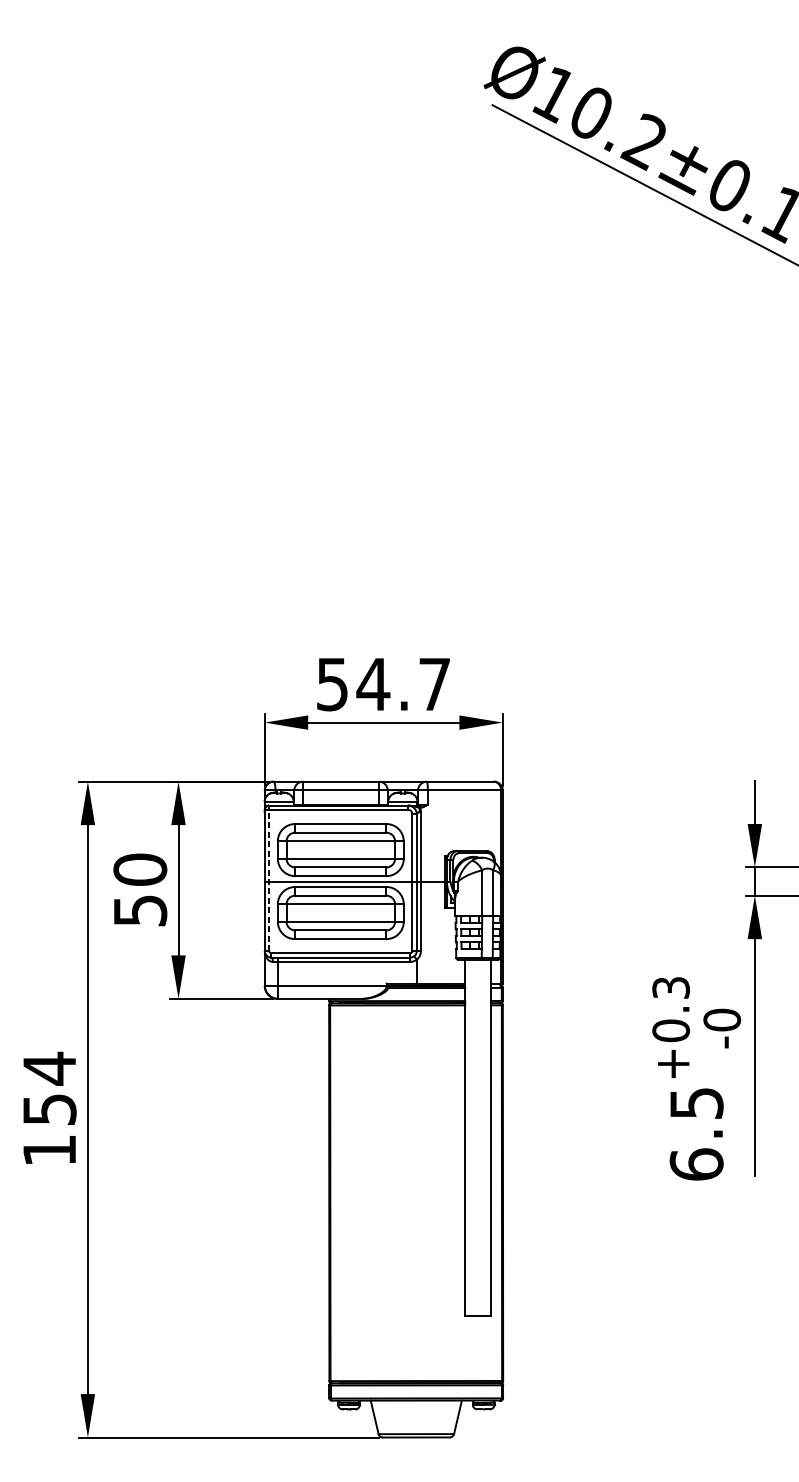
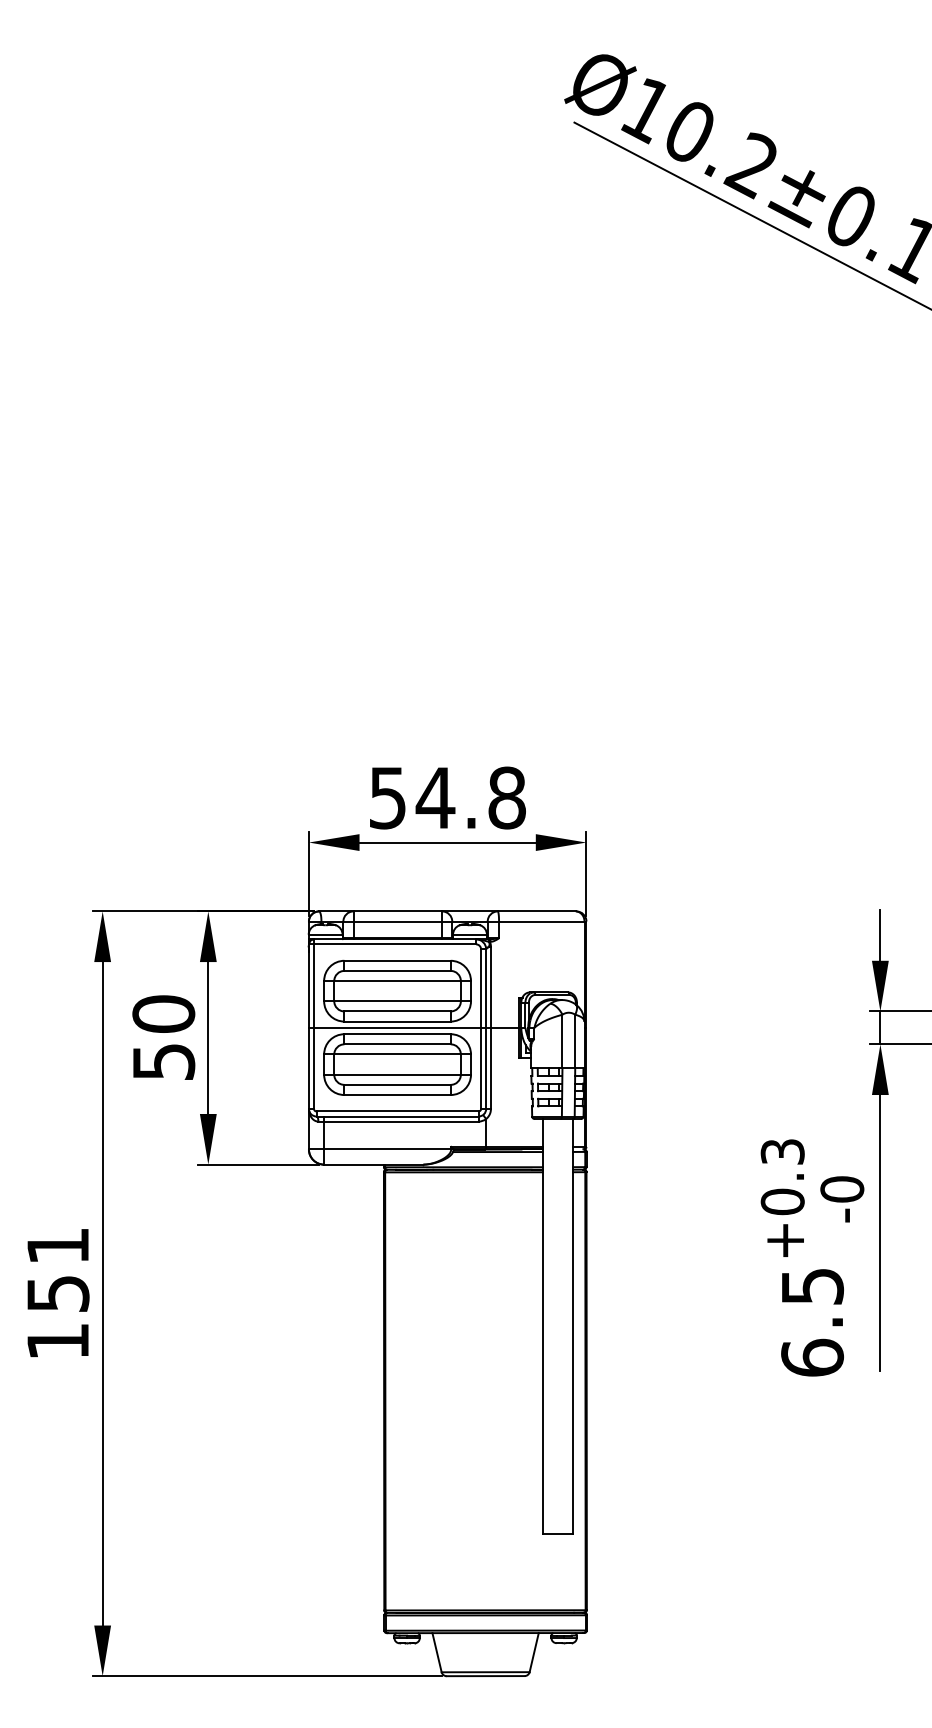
text: (434, 683) -> (506, 797), 54.7 -> 54.8
line: (269, 880) -> (314, 1026), dashed -> solid
text: (49, 1069) -> (57, 1246), 154 -> 151

